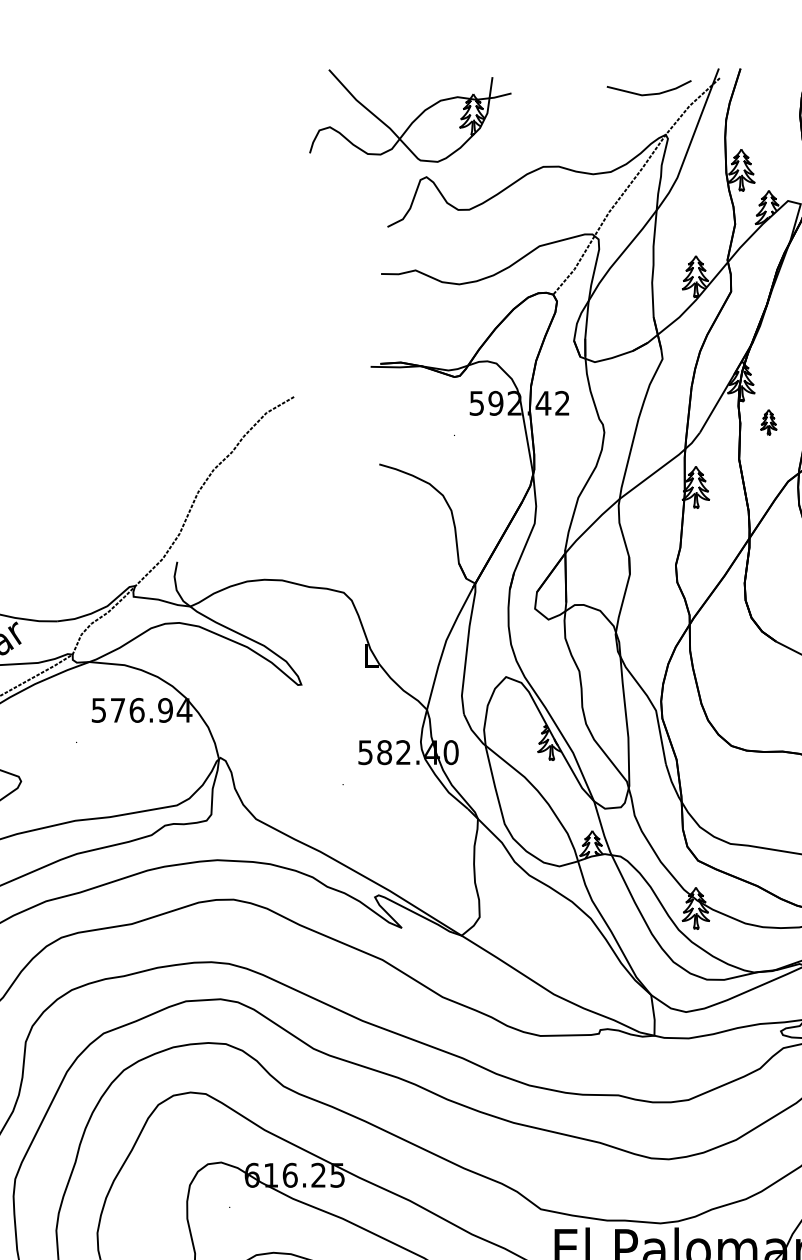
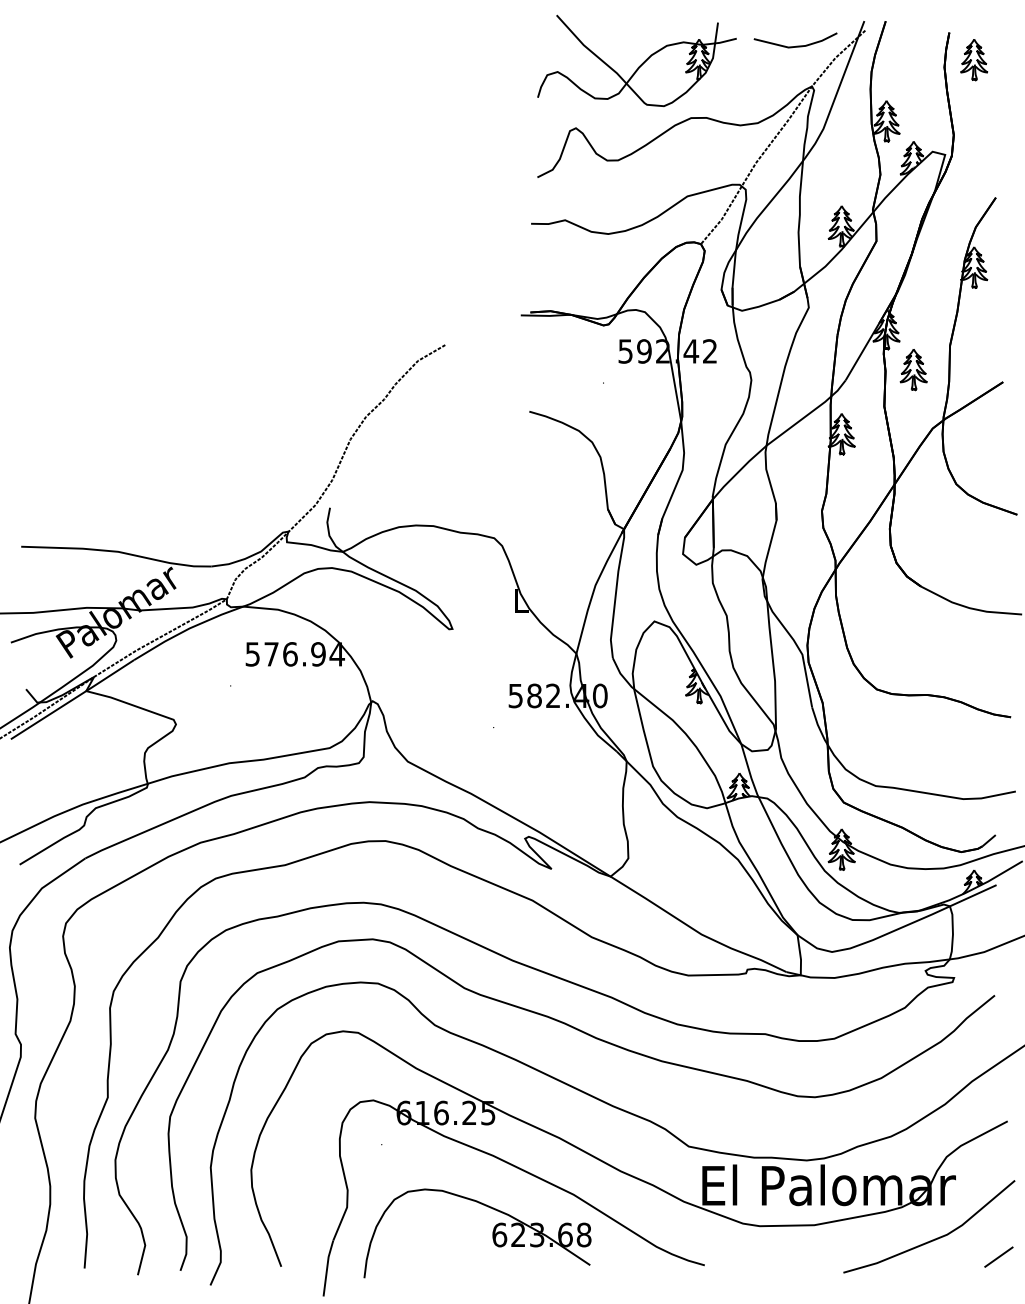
part: (409, 115) -> (636, 60), moved
part: (768, 422) -> (913, 370), size x1.67

